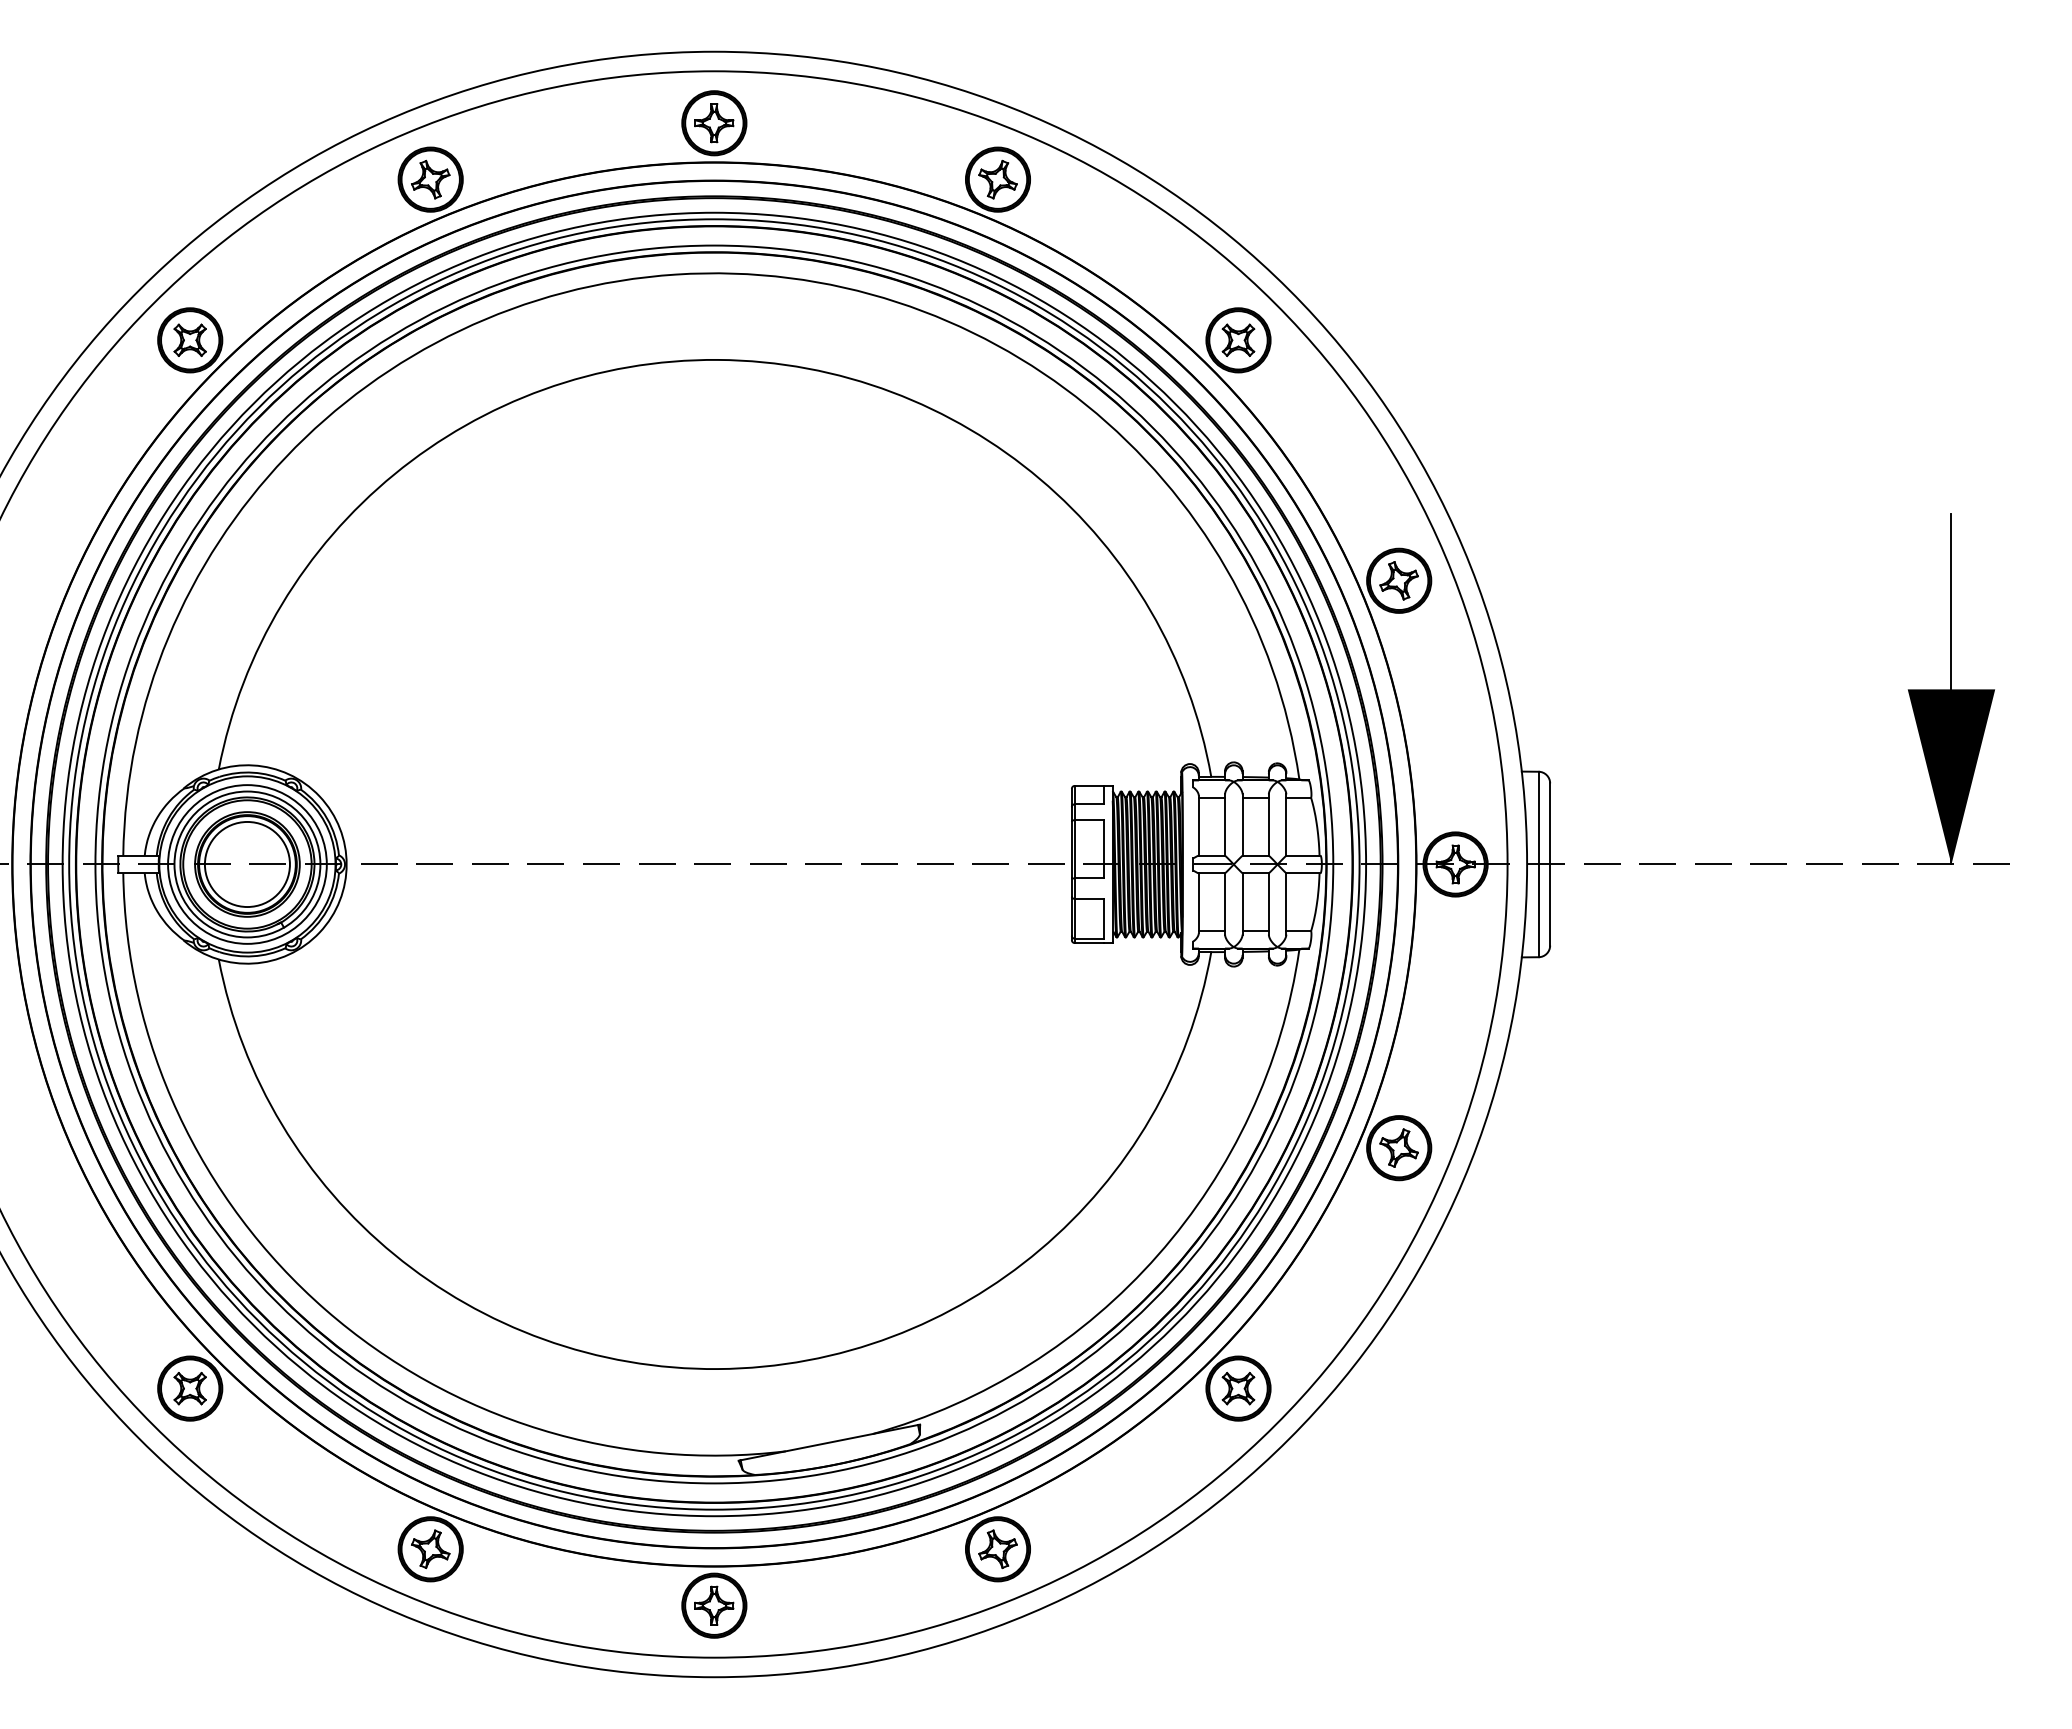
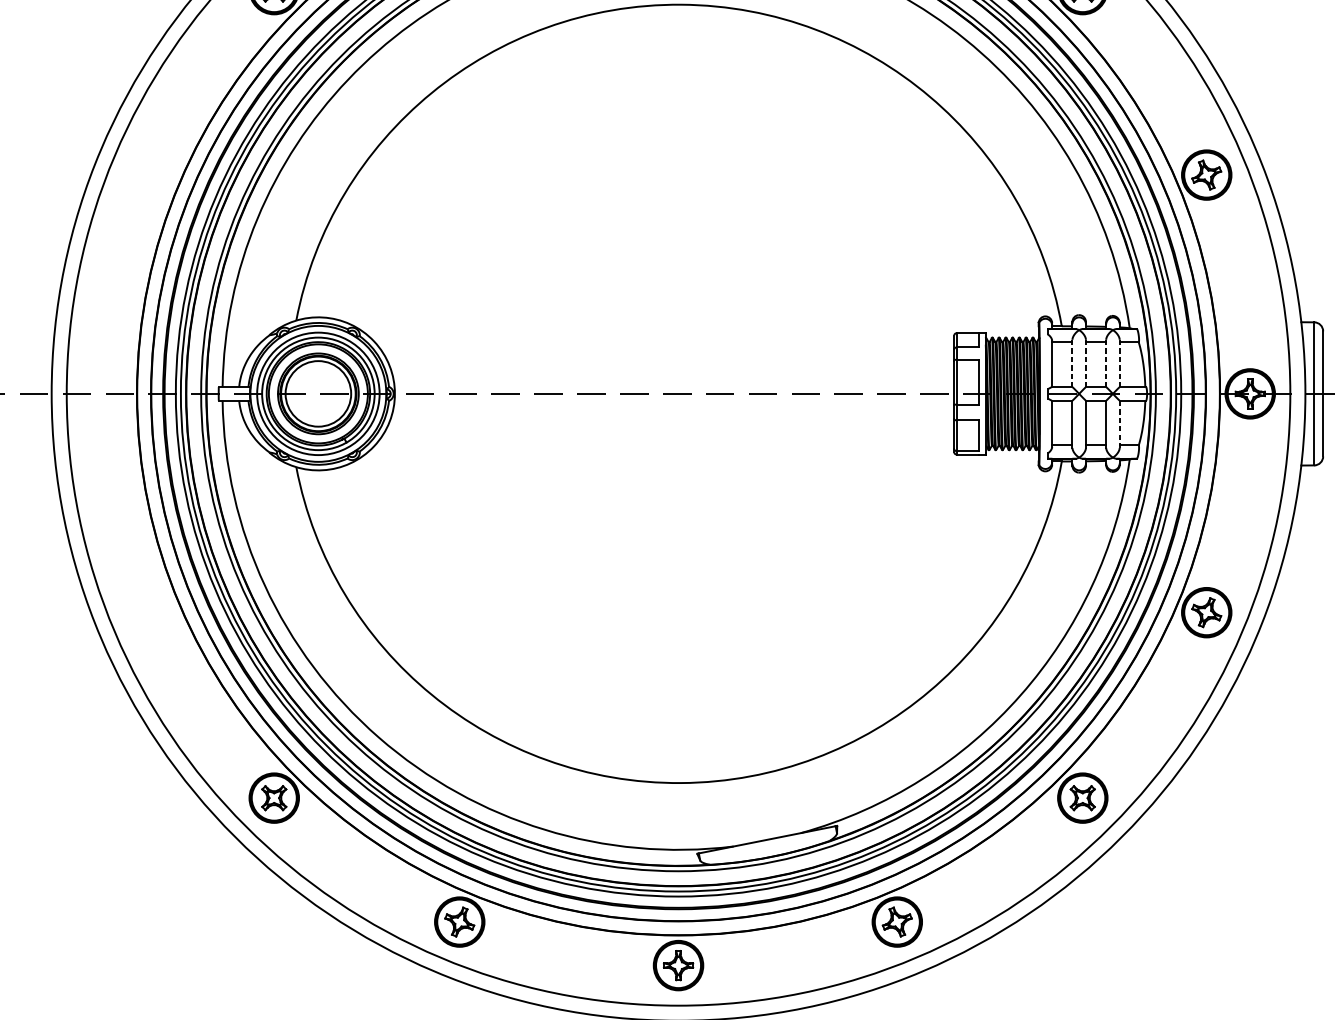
line: (1225, 825) -> (1072, 363), solid -> dashed
line: (1242, 825) -> (1085, 363), solid -> dashed
line: (1268, 825) -> (1105, 363), solid -> dashed
line: (1286, 825) -> (1119, 363), solid -> dashed
line: (1286, 903) -> (1119, 423), solid -> dashed

